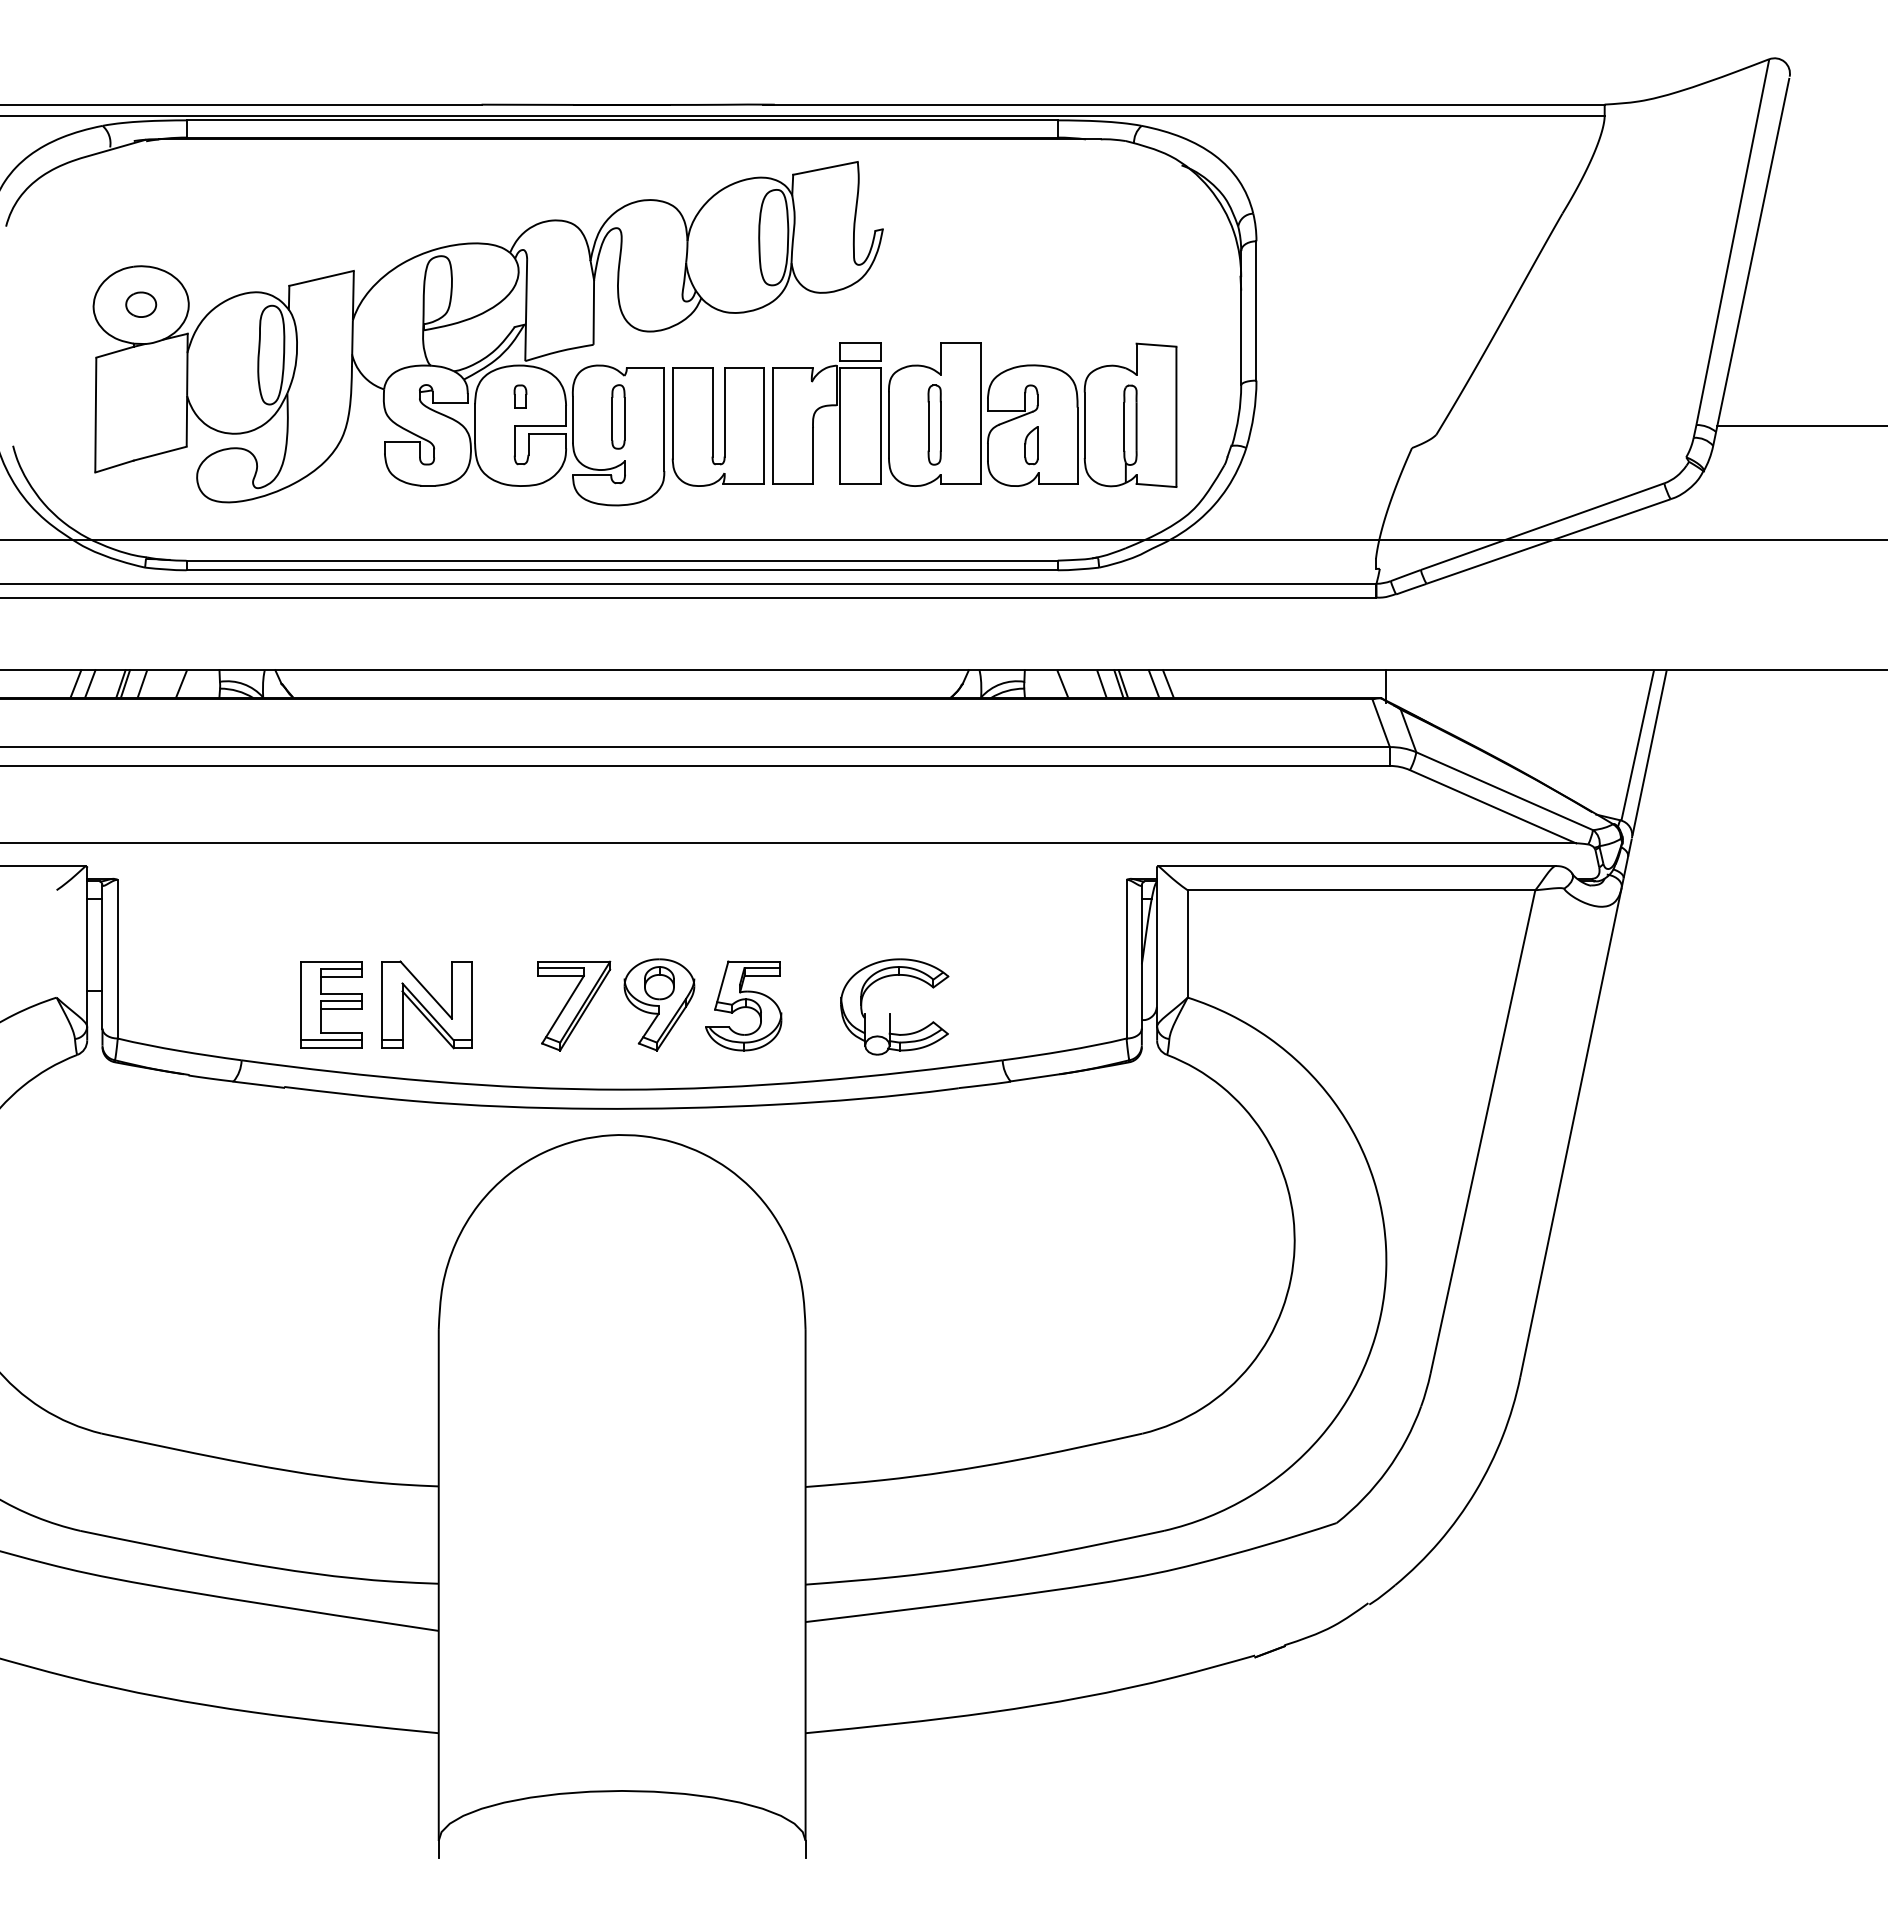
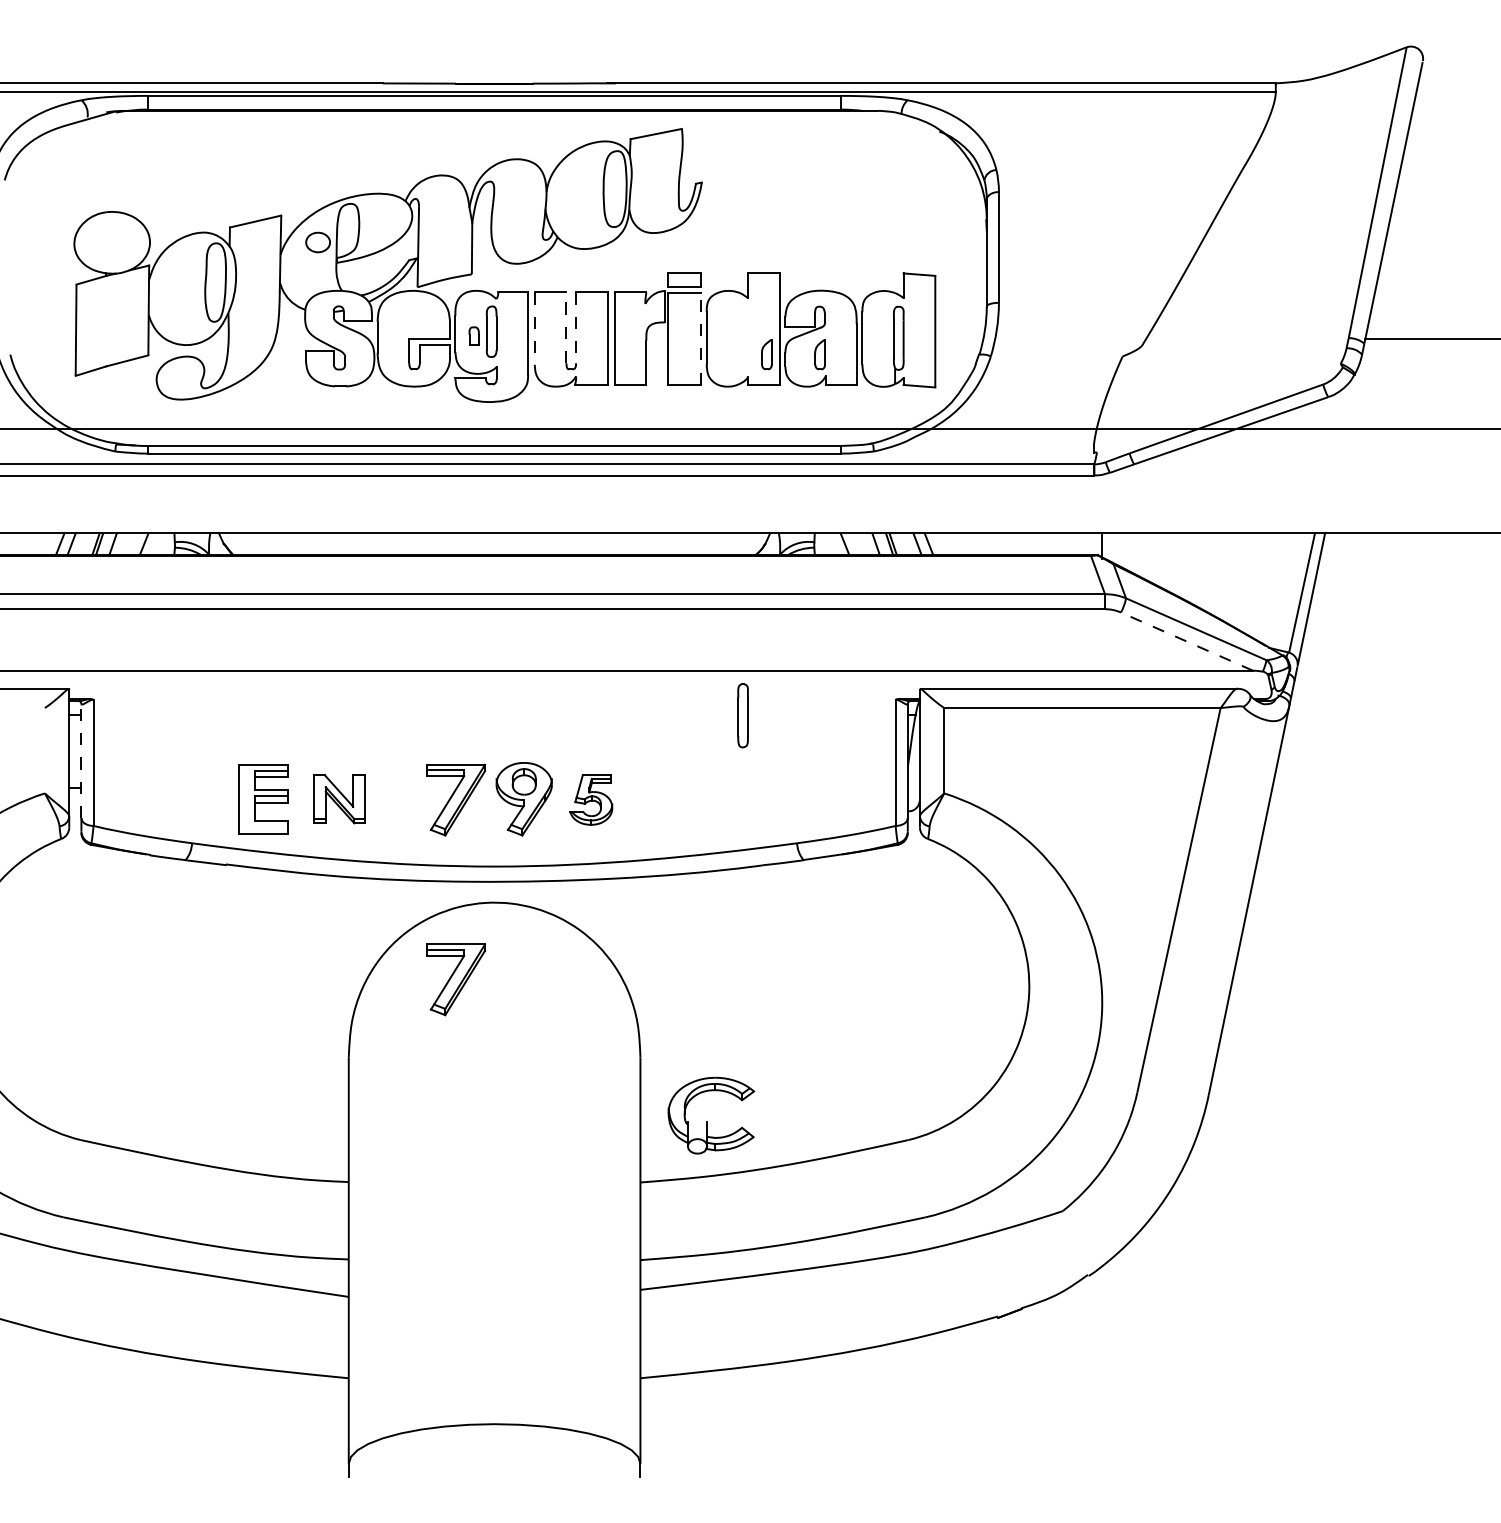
part: (141, 304) -> (318, 242), moved
part: (520, 396) -> (474, 336), moved
line: (712, 412) -> (566, 328), solid -> dashed
line: (724, 412) -> (575, 328), solid -> dashed
line: (672, 413) -> (534, 328), solid -> dashed
part: (934, 424) -> (742, 715), moved
line: (881, 425) -> (700, 338), solid -> dashed
part: (964, 445) -> (766, 354), added
line: (1492, 806) -> (1186, 641), solid -> dashed
line: (102, 957) -> (81, 761), solid -> dashed
part: (426, 1004) -> (339, 798), size x0.7
part: (743, 1005) -> (591, 799), size x0.7
part: (890, 1013) -> (707, 1120), moved
line: (330, 1040) -> (262, 827), removed
part: (574, 1231) -> (456, 979), added

